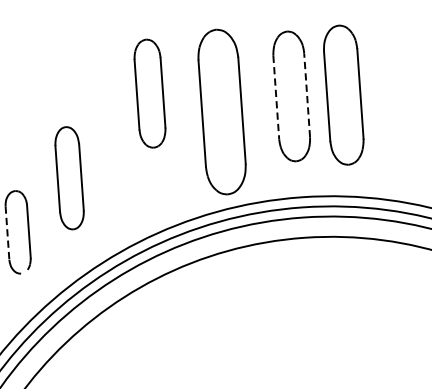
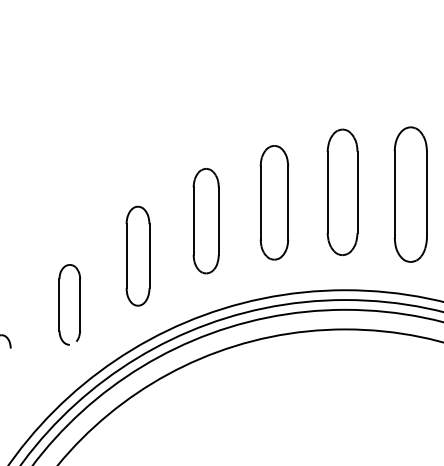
part: (149, 94) -> (205, 221), moved
line: (307, 95) -> (357, 192), dashed -> solid
part: (343, 95) -> (410, 194), moved
line: (276, 97) -> (327, 192), dashed -> solid
part: (222, 111) -> (274, 202), size x0.71
part: (69, 177) -> (137, 255), moved
line: (7, 232) -> (59, 304), dashed -> solid

